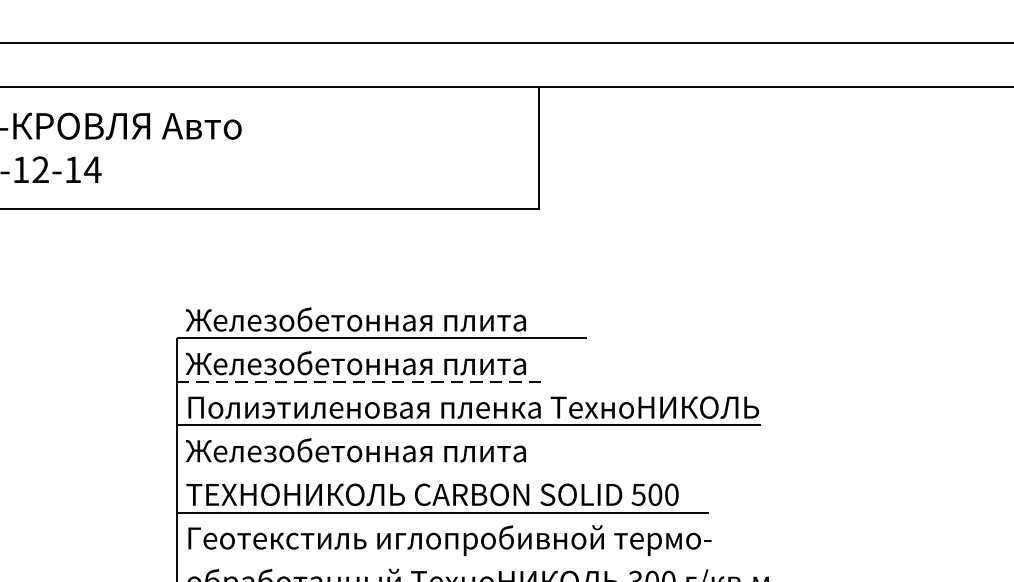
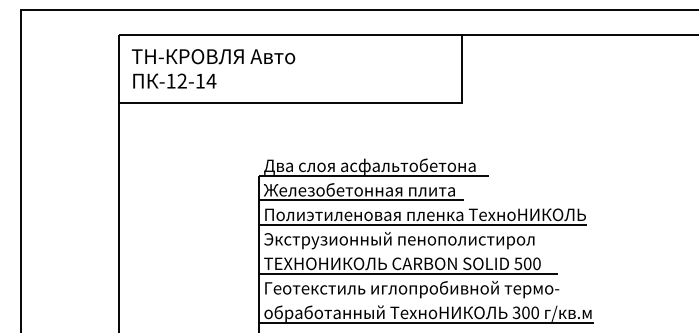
text: (373, 321) -> (369, 166), Железобетонная плита -> Два слоя асфальтобетона
line: (359, 382) -> (361, 200), dashed -> solid
text: (425, 453) -> (398, 240), Железобетонная плита -> Экструзионный пенополистирол

